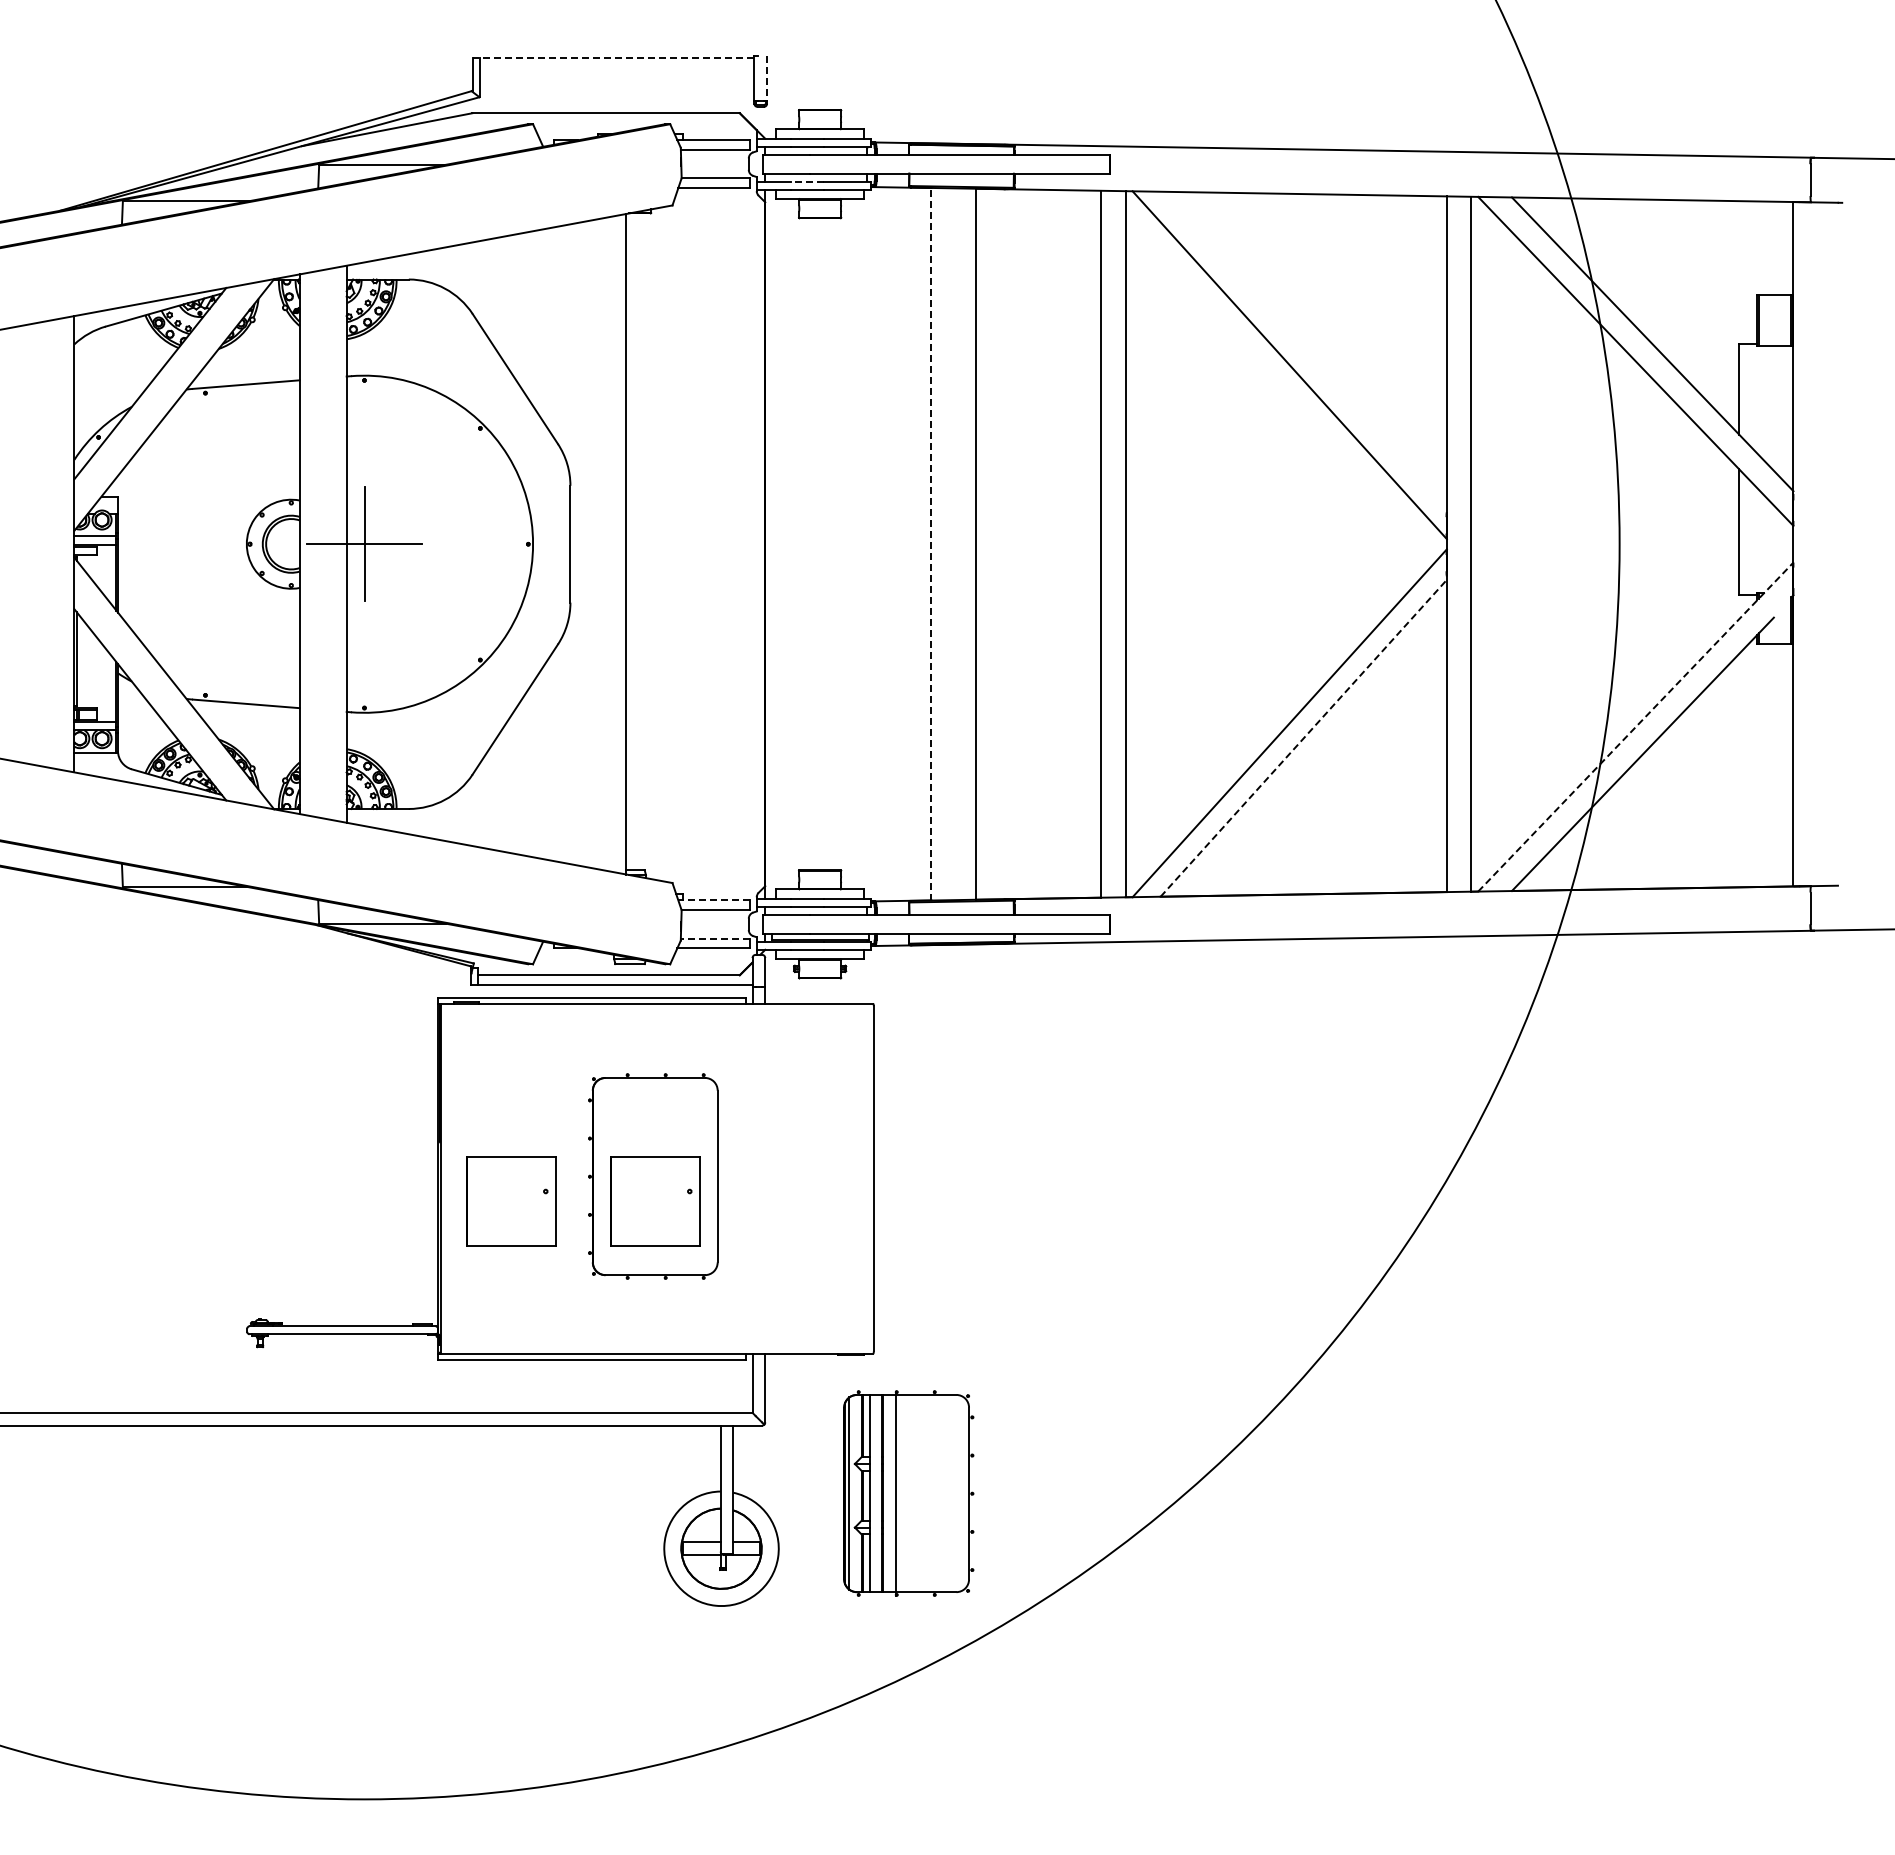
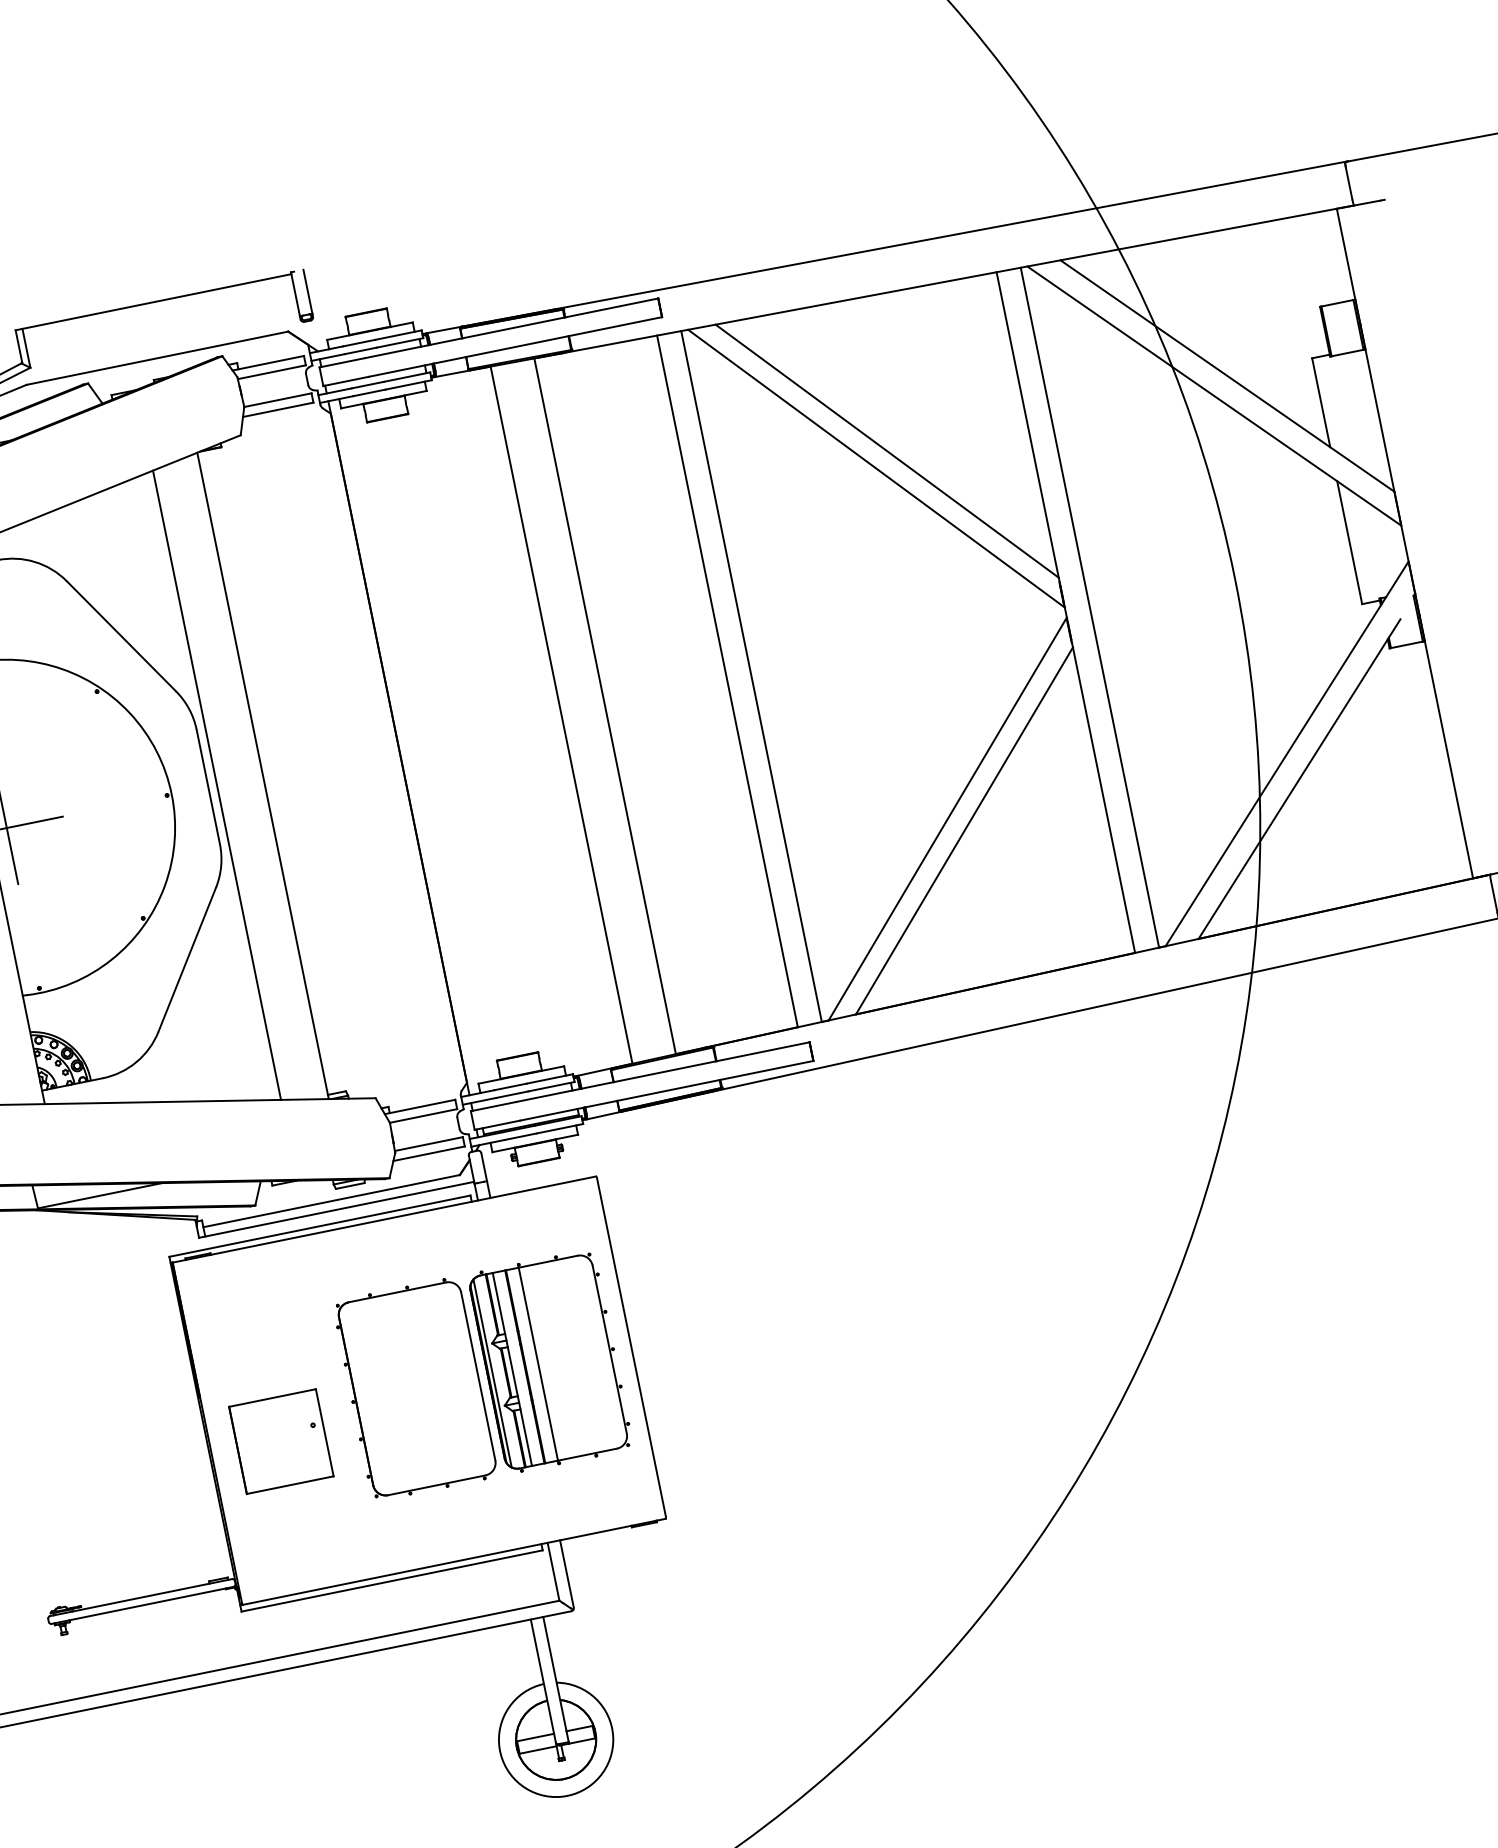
line: (613, 57) -> (153, 302), dashed -> solid
line: (767, 78) -> (308, 292), dashed -> solid
line: (806, 181) -> (367, 385), dashed -> solid
line: (1303, 349) -> (886, 450), added
line: (579, 543) -> (217, 784), added
line: (931, 543) -> (561, 714), dashed -> solid
line: (1635, 727) -> (1286, 754), dashed -> solid
line: (1304, 737) -> (965, 830), dashed -> solid
line: (713, 900) -> (419, 1107), dashed -> solid
line: (715, 938) -> (428, 1143), dashed -> solid
part: (655, 1201) -> (422, 1413), removed
part: (908, 1493) -> (550, 1361), moved

